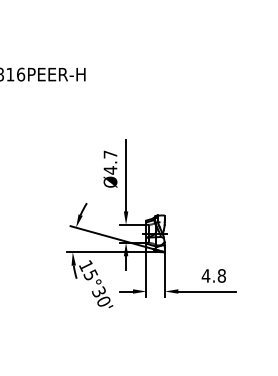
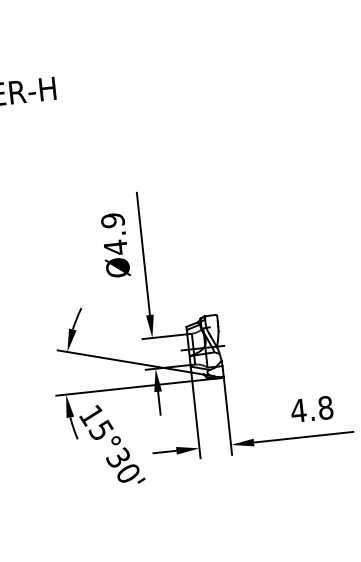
text: (110, 154) -> (112, 220), Ø4.7 -> Ø4.9

